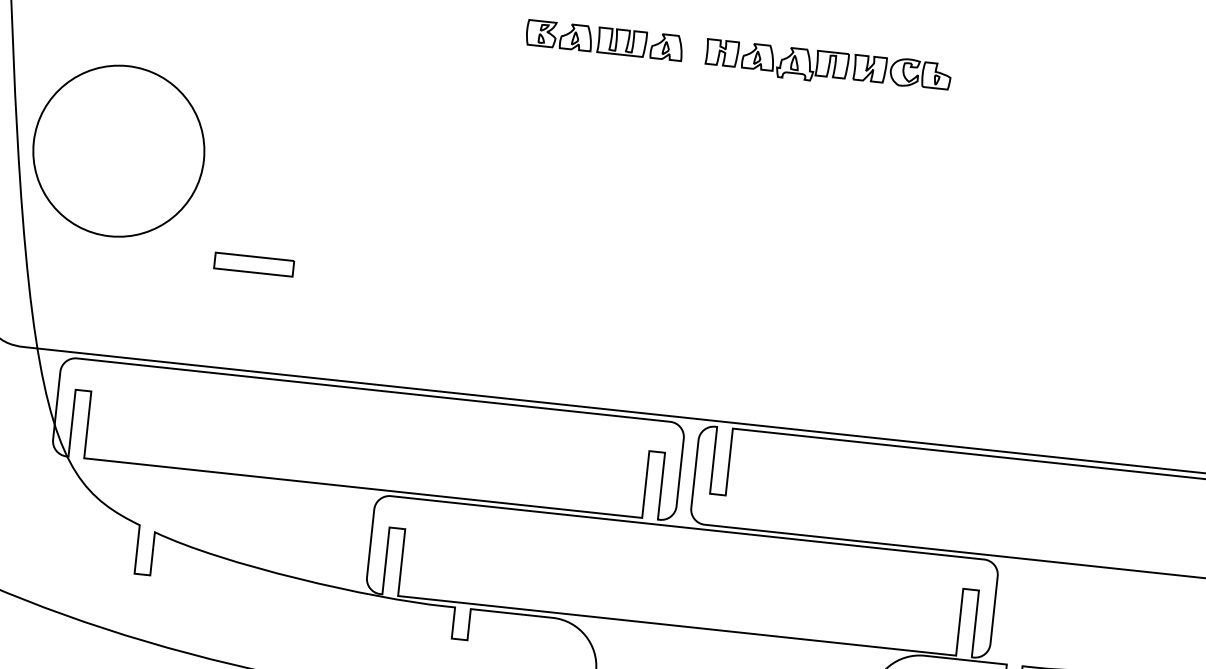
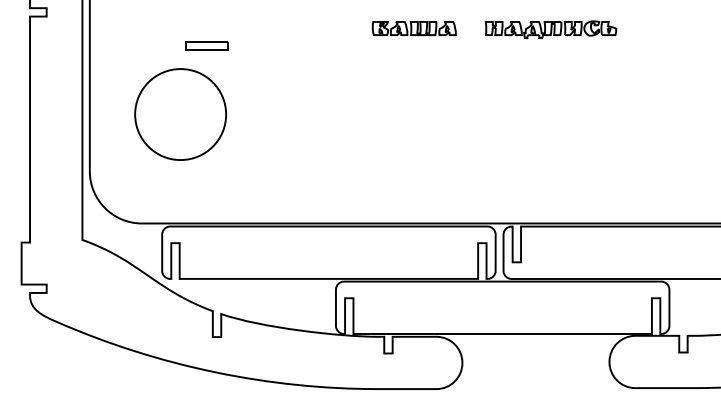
part: (603, 40) -> (413, 28), moved
part: (254, 263) -> (206, 45), moved

